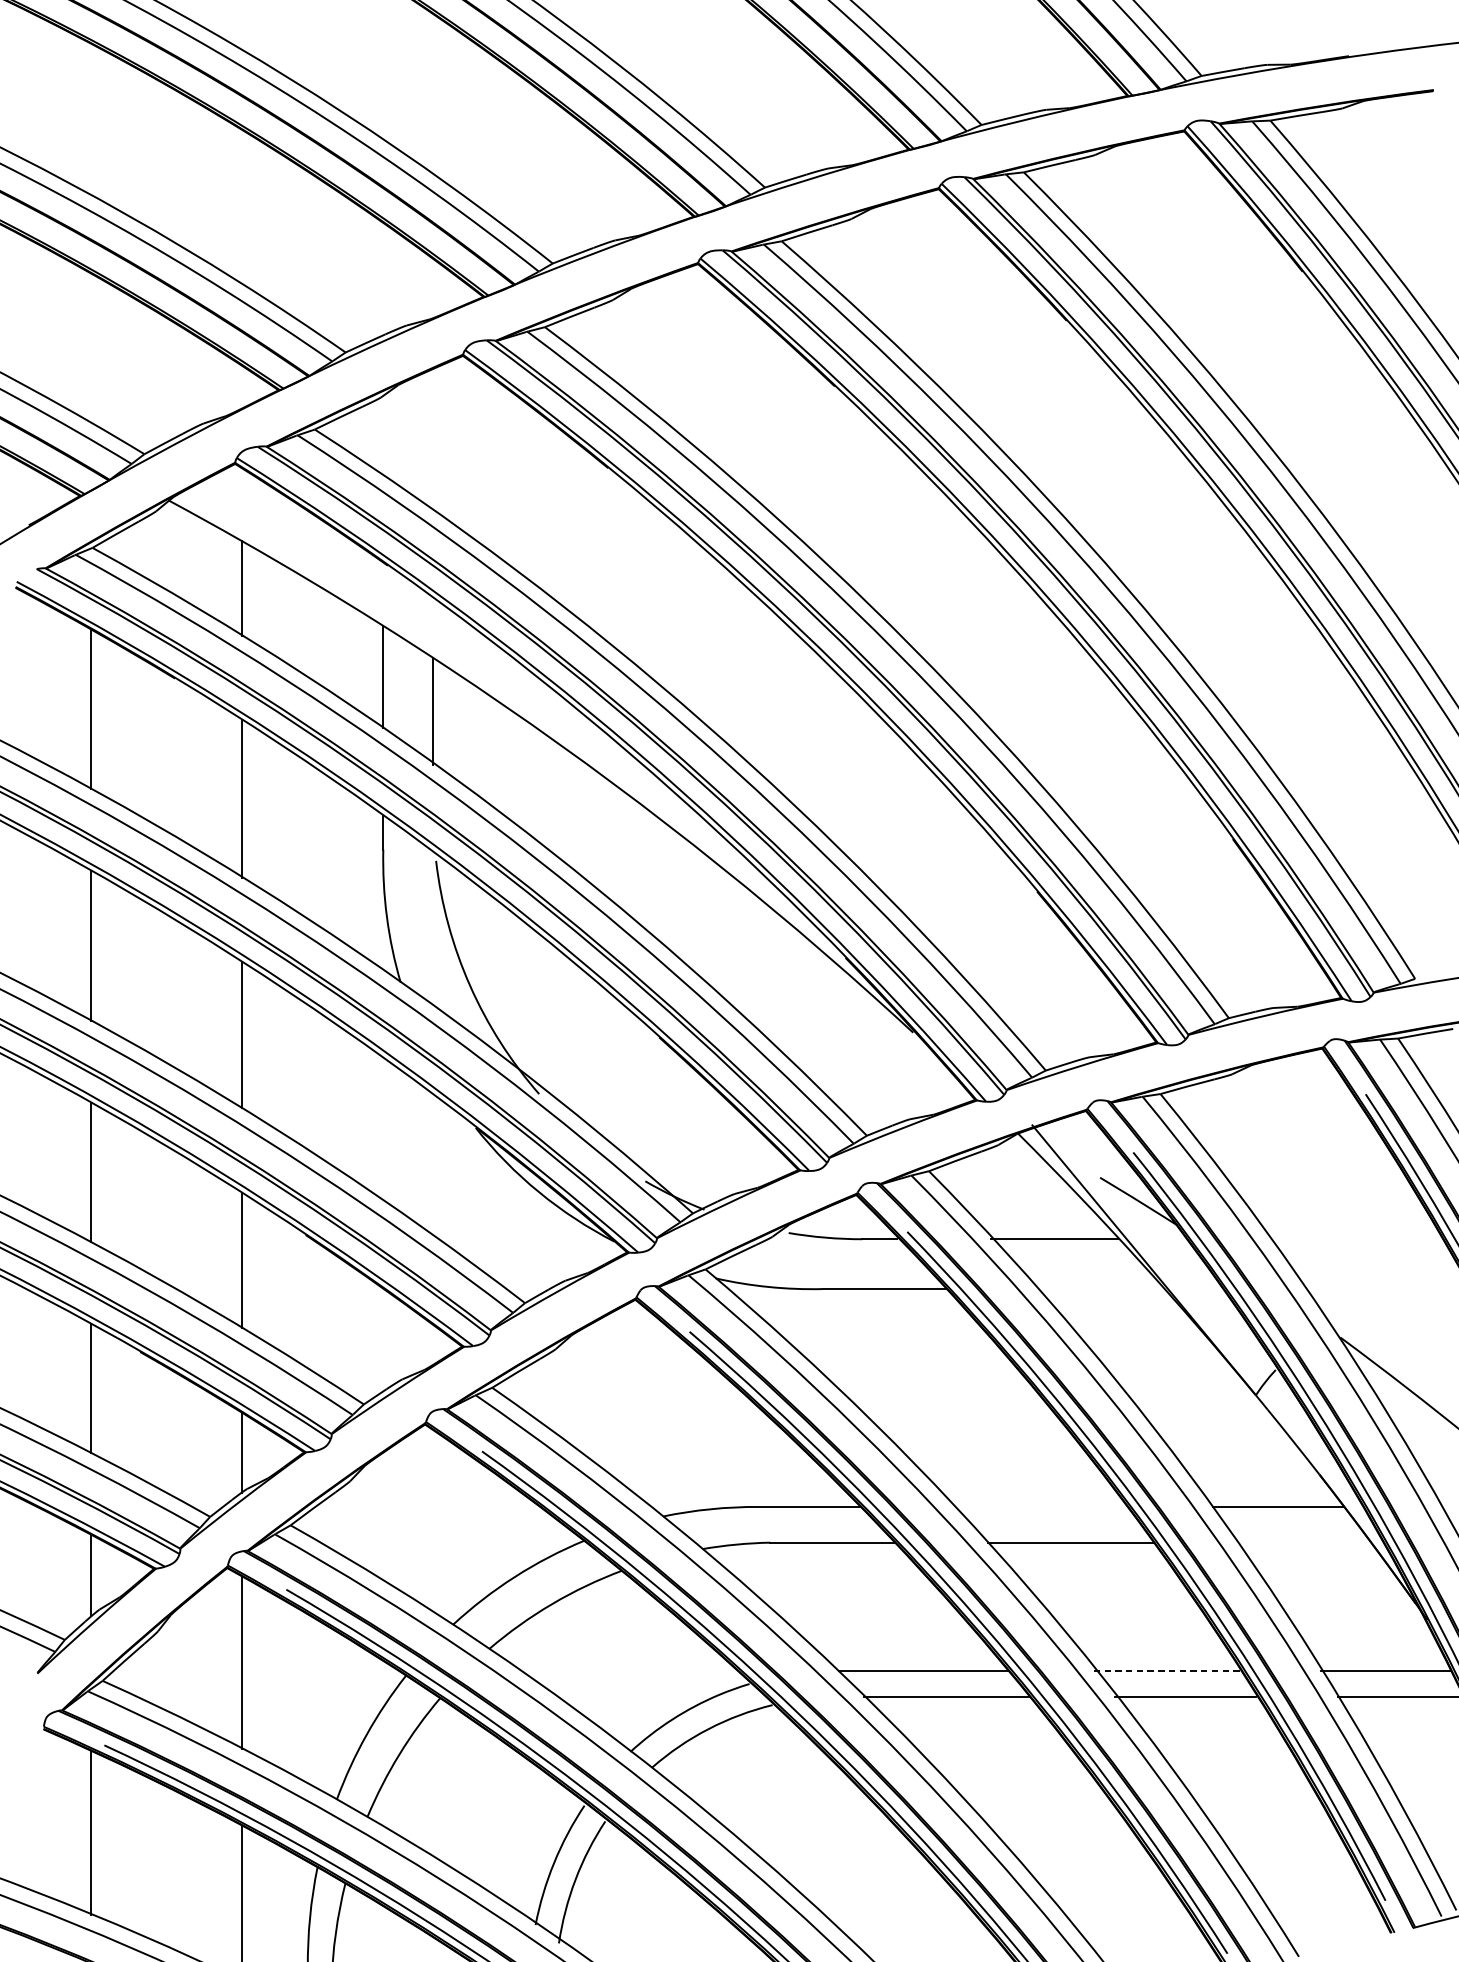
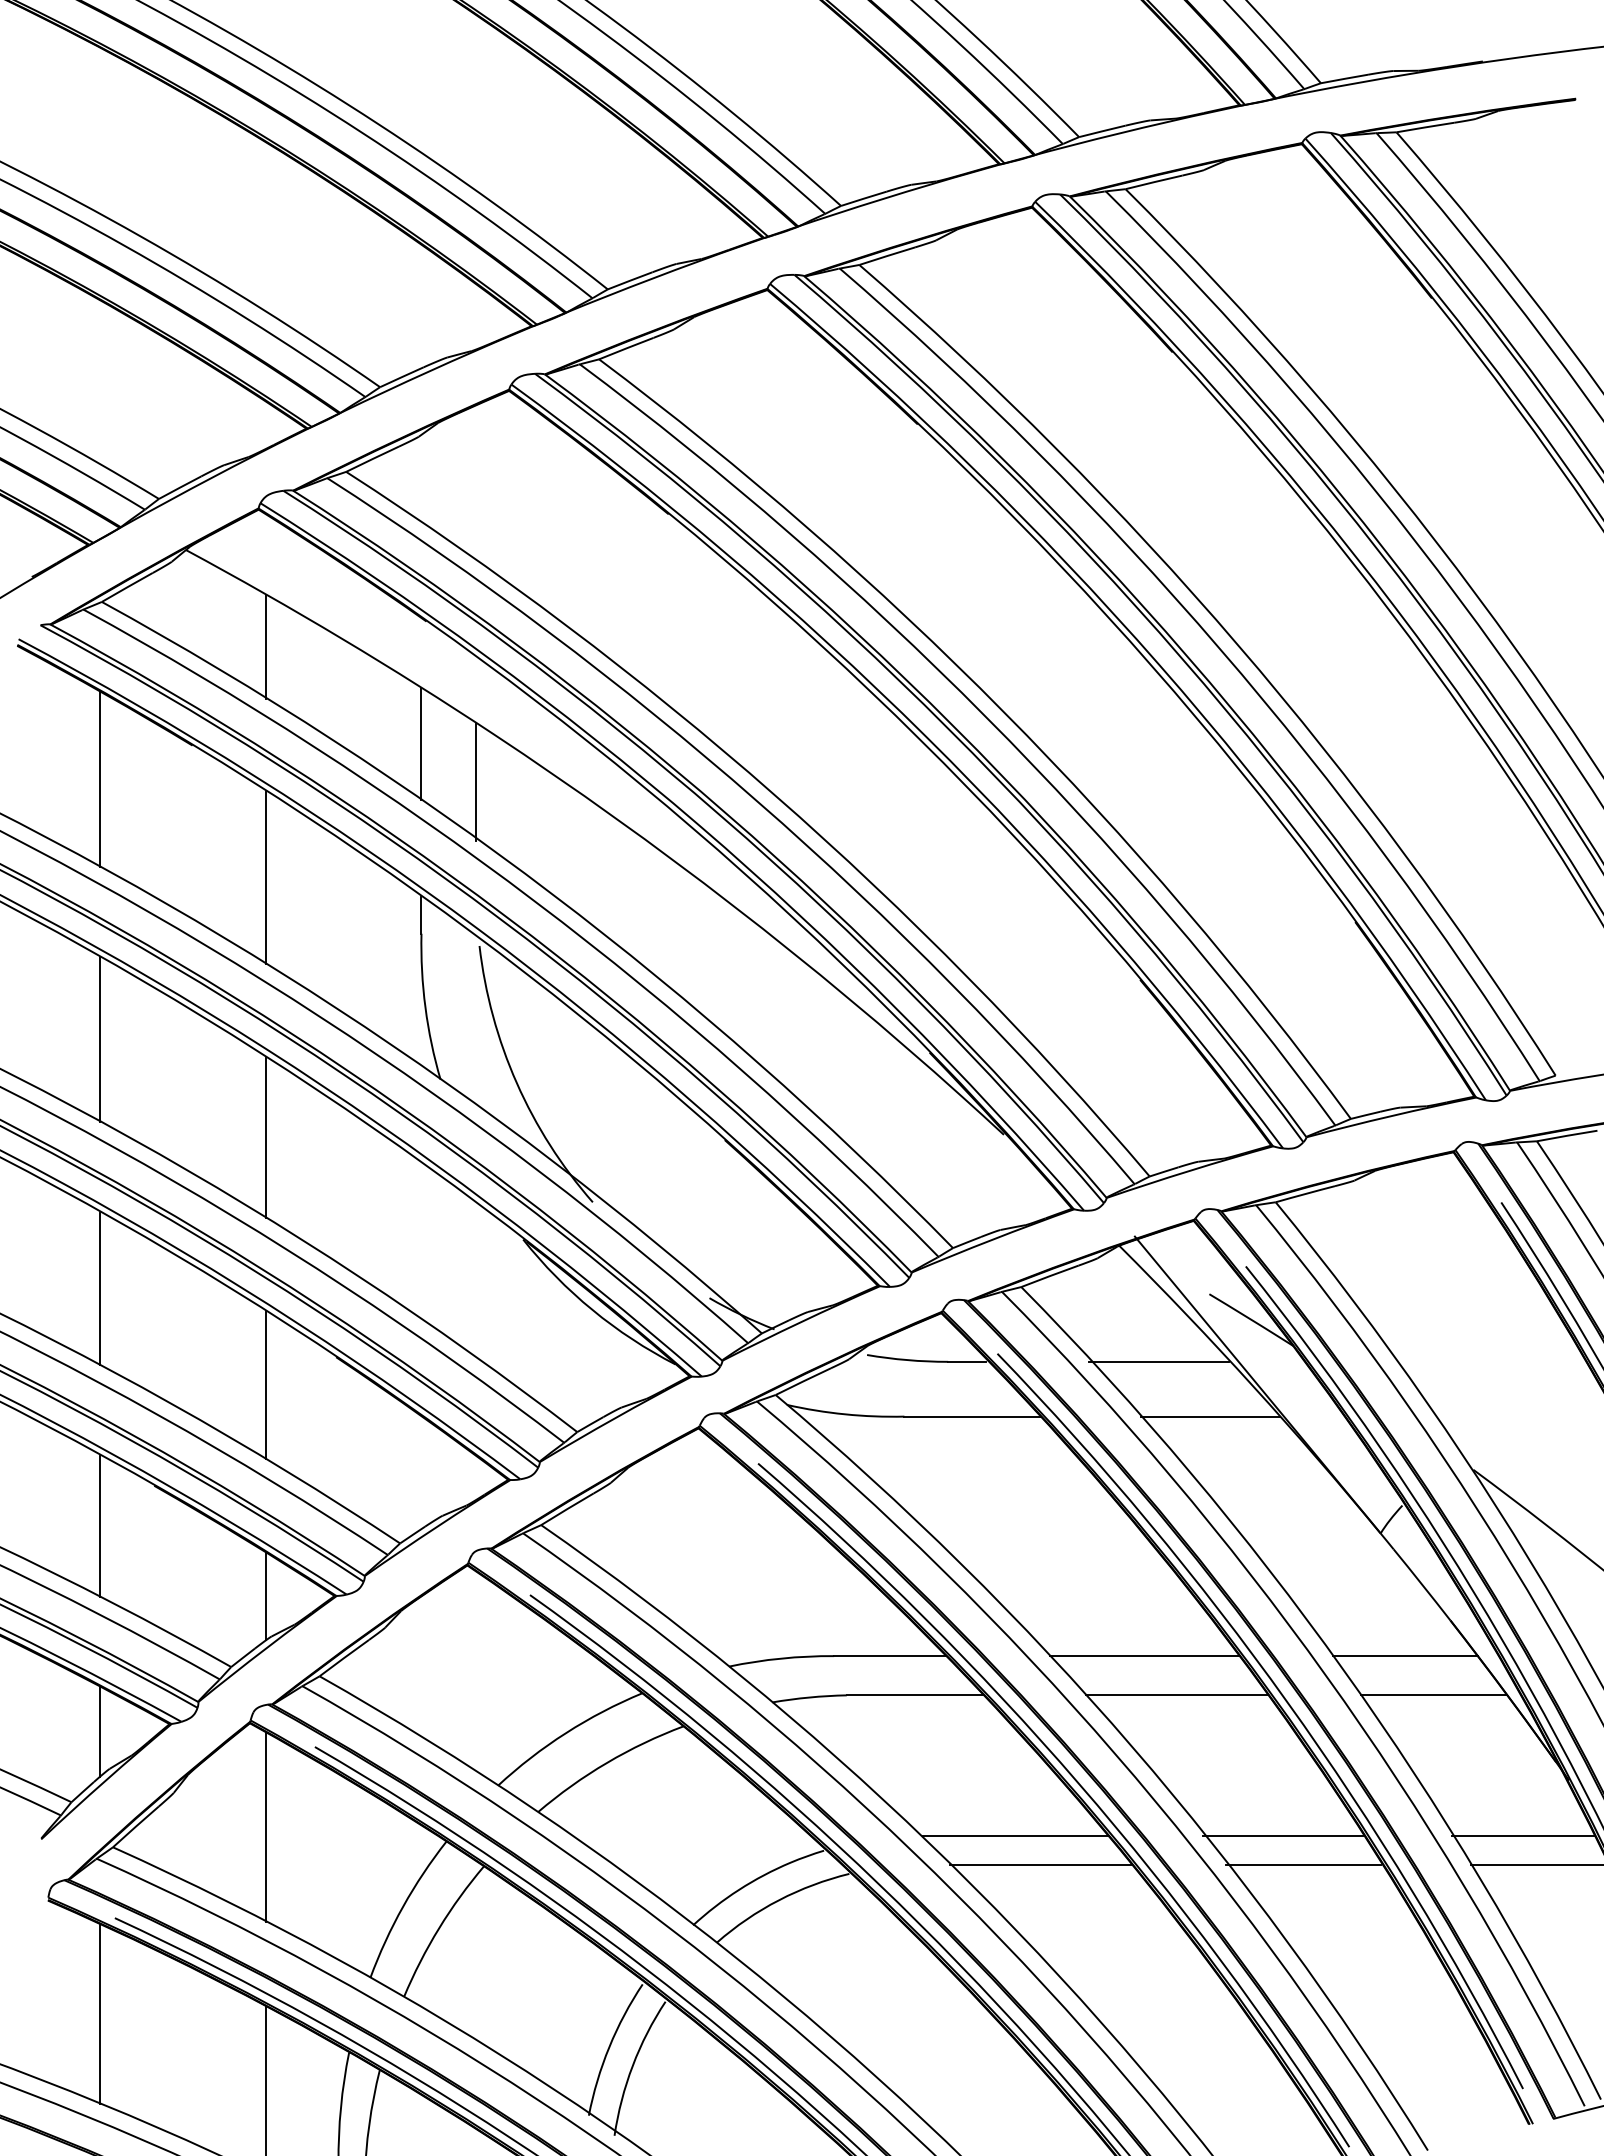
line: (1101, 1288) -> (1210, 1416), added
line: (1041, 1507) -> (1144, 1656), added
line: (1304, 1542) -> (1433, 1695), added
line: (1166, 1671) -> (1282, 1836), dashed -> solid

